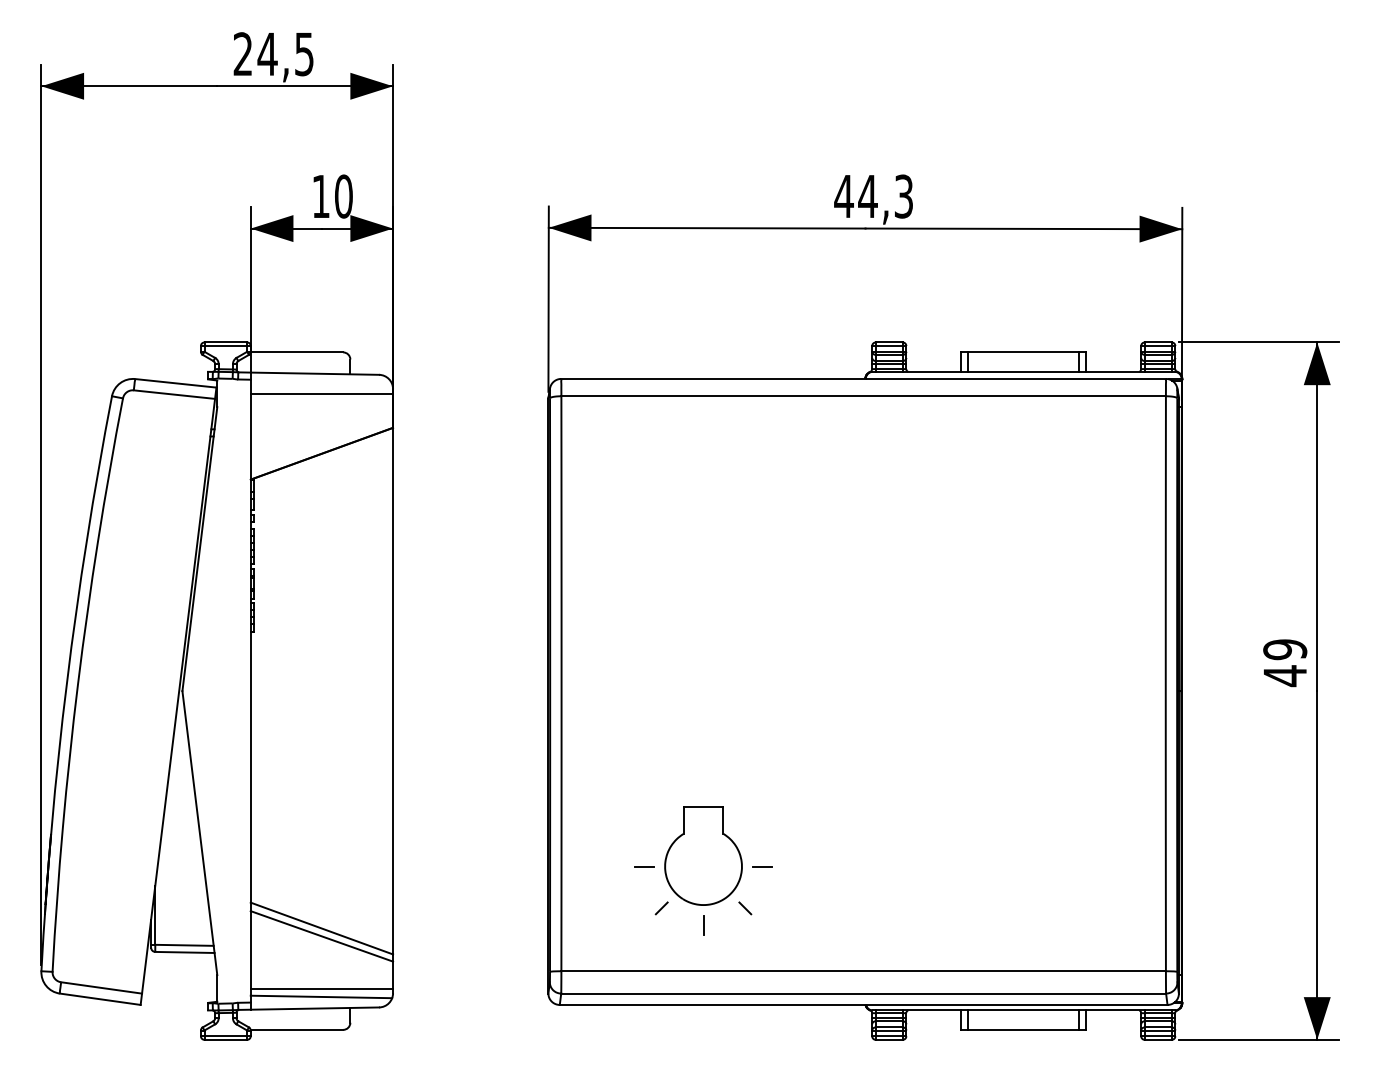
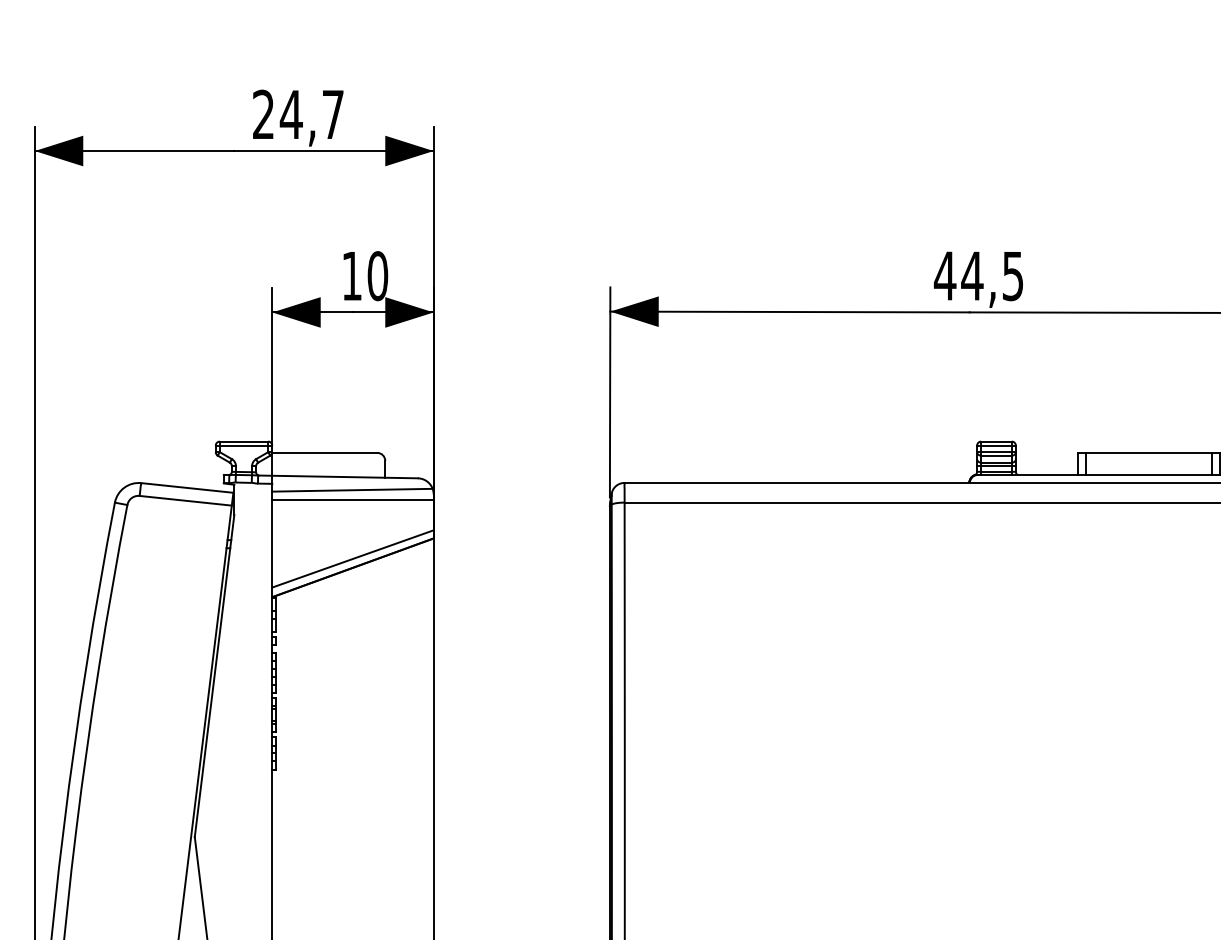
text: (304, 54) -> (333, 114), 24,5 -> 24,7
text: (903, 195) -> (1012, 274), 44,3 -> 44,5
line: (321, 385) -> (352, 490), added
line: (321, 445) -> (352, 558), added

